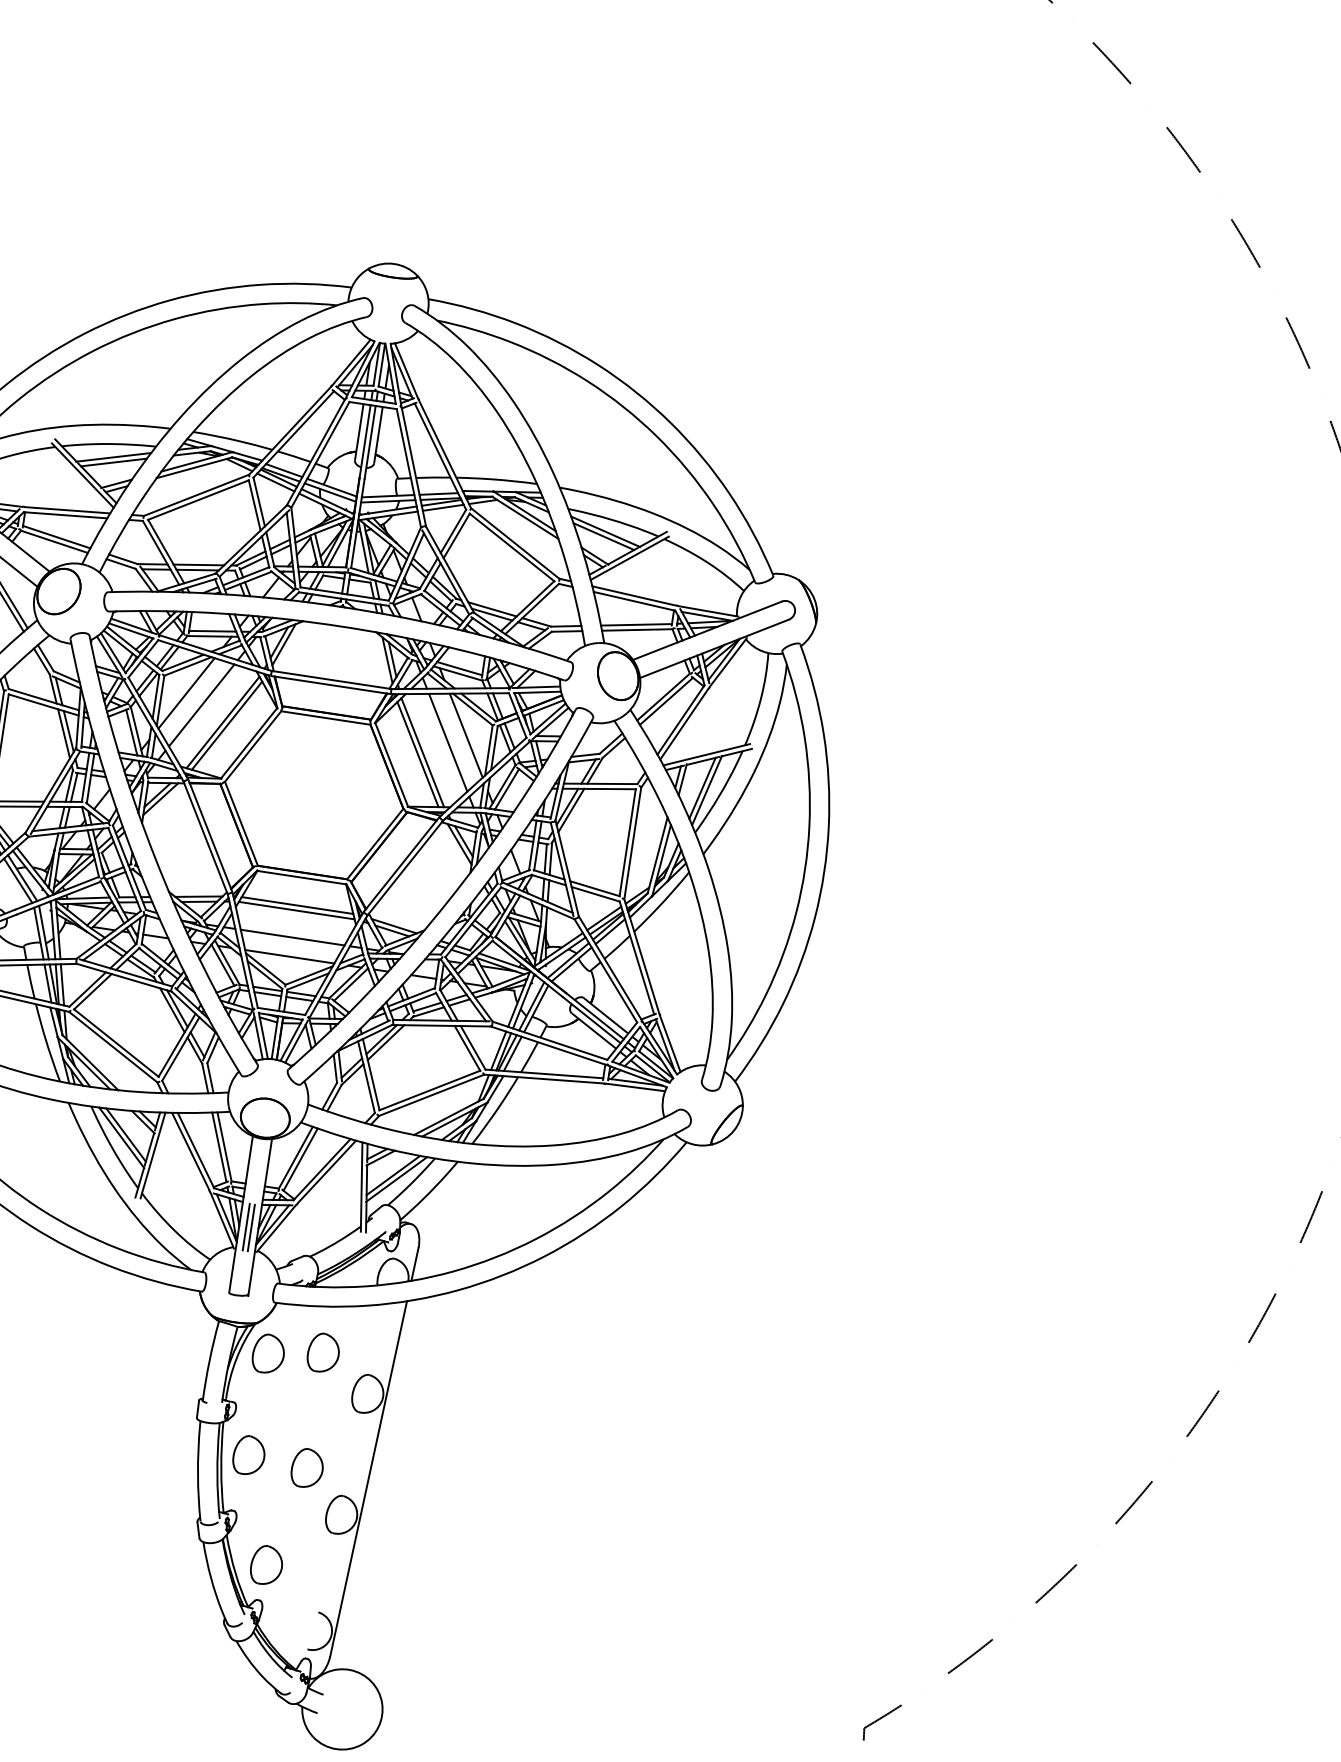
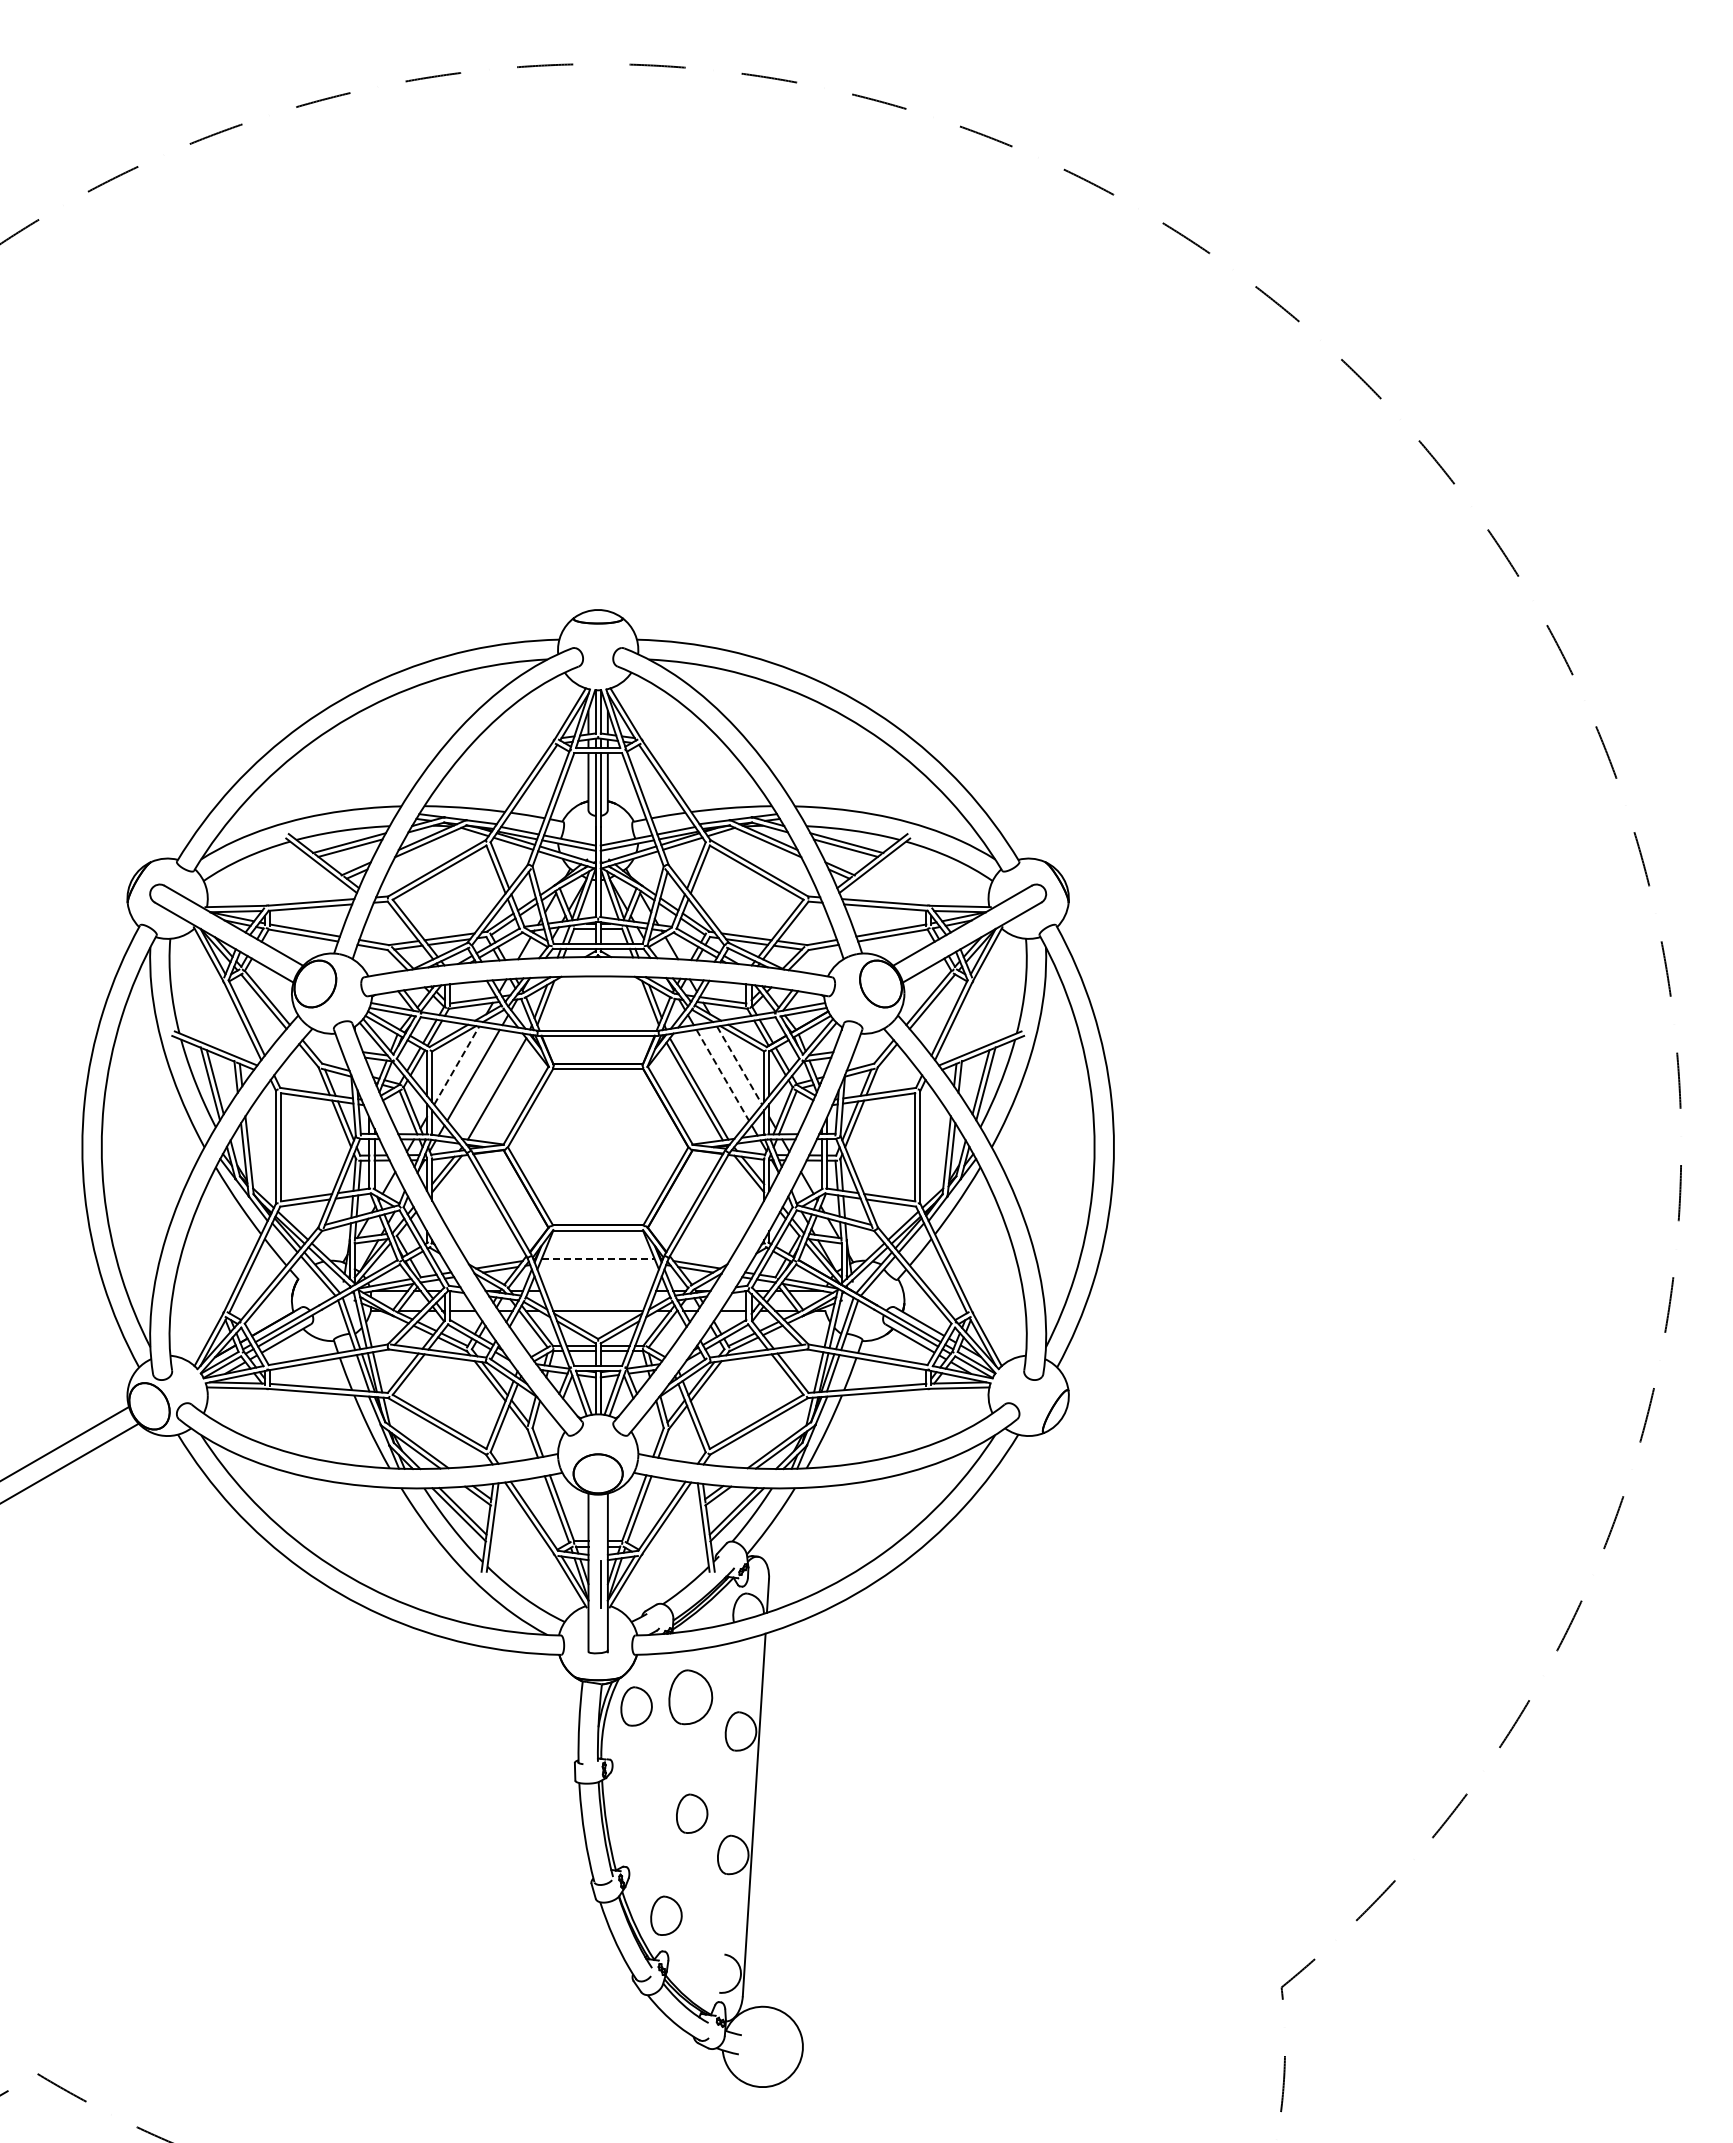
line: (186, 693) -> (456, 1065), solid -> dashed
line: (226, 725) -> (501, 1091), removed
line: (466, 736) -> (739, 1066), solid -> dashed
line: (448, 743) -> (723, 1075), solid -> dashed
line: (297, 905) -> (598, 1258), solid -> dashed
line: (296, 910) -> (597, 1263), removed
line: (291, 937) -> (597, 1291), removed
line: (246, 1227) -> (595, 1584), removed
part: (323, 1353) -> (690, 1697), size x1.4
part: (249, 1455) -> (632, 1809), removed

